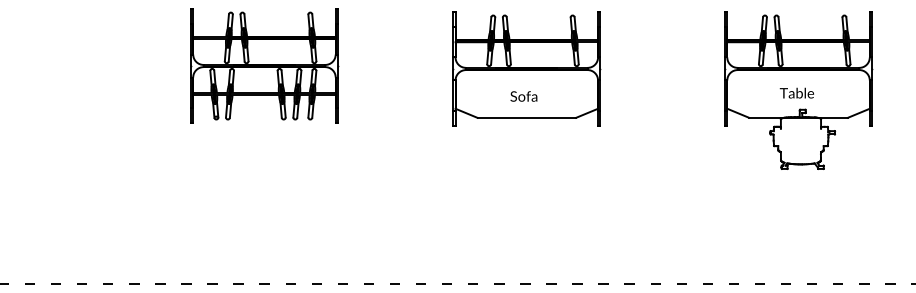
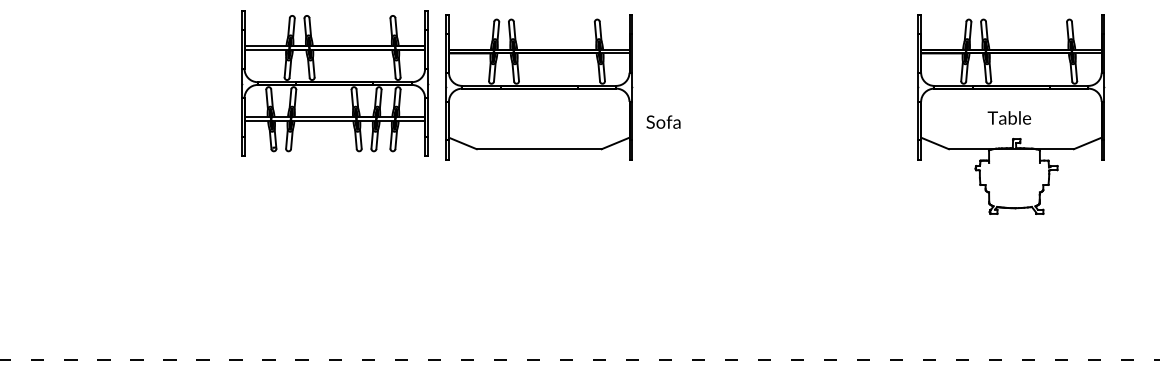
part: (526, 68) -> (538, 86), moved

